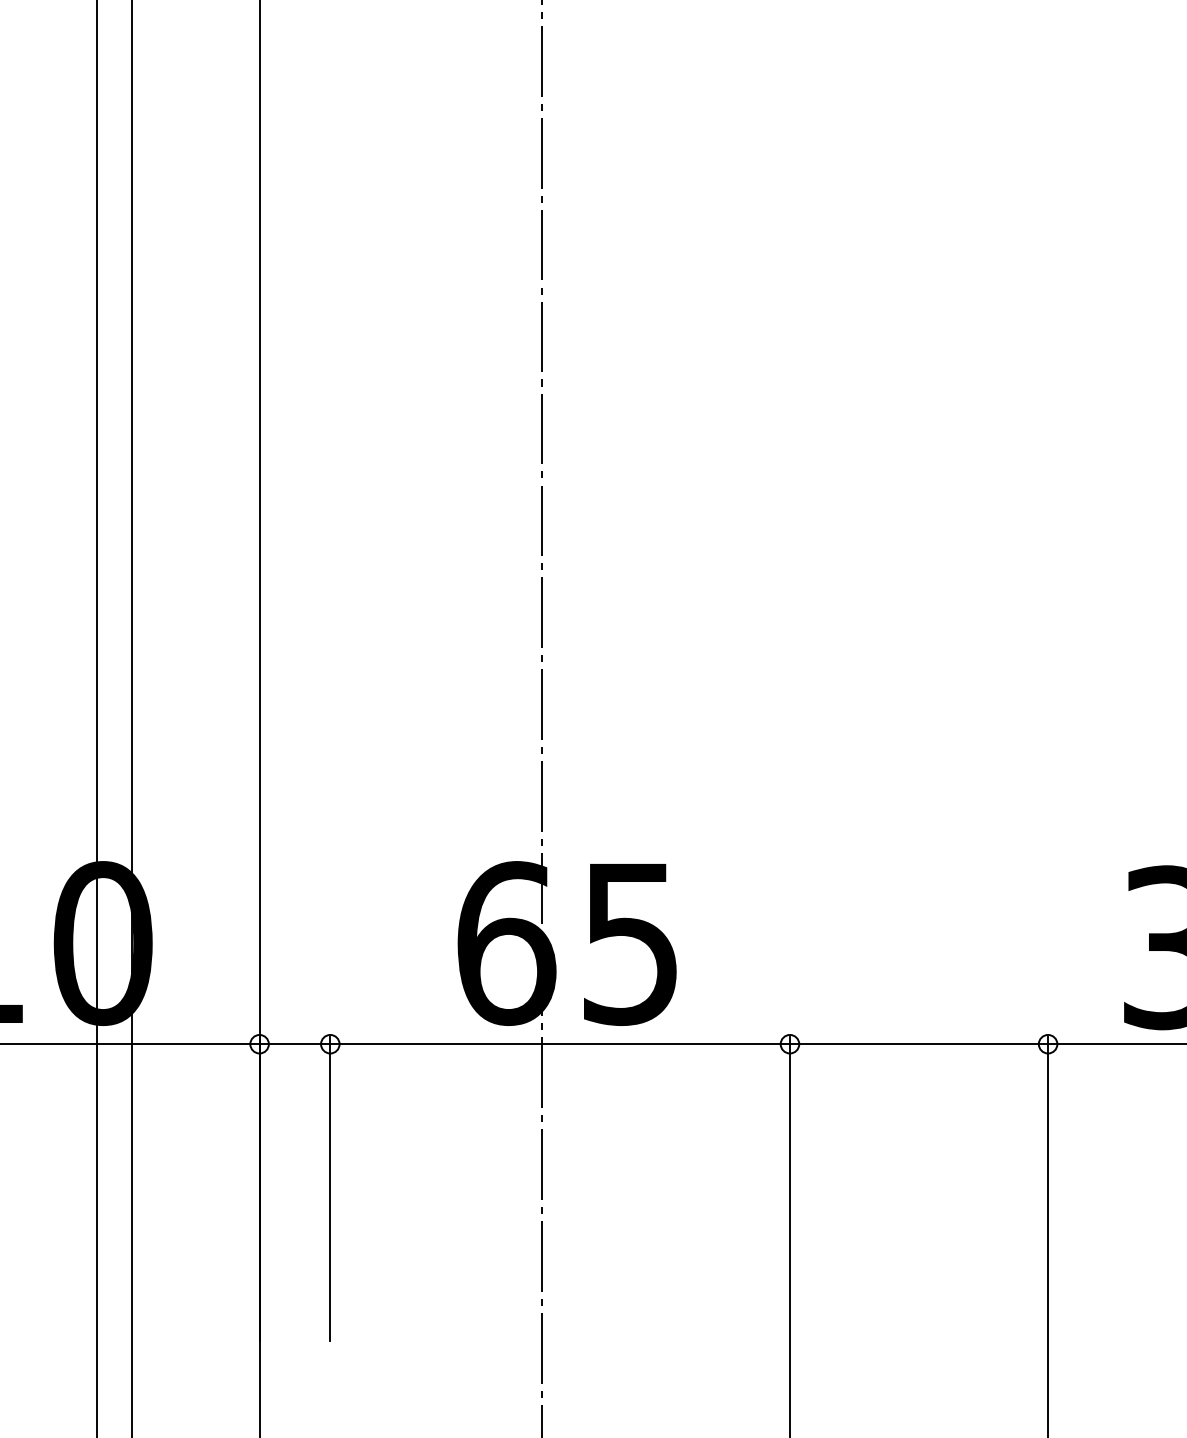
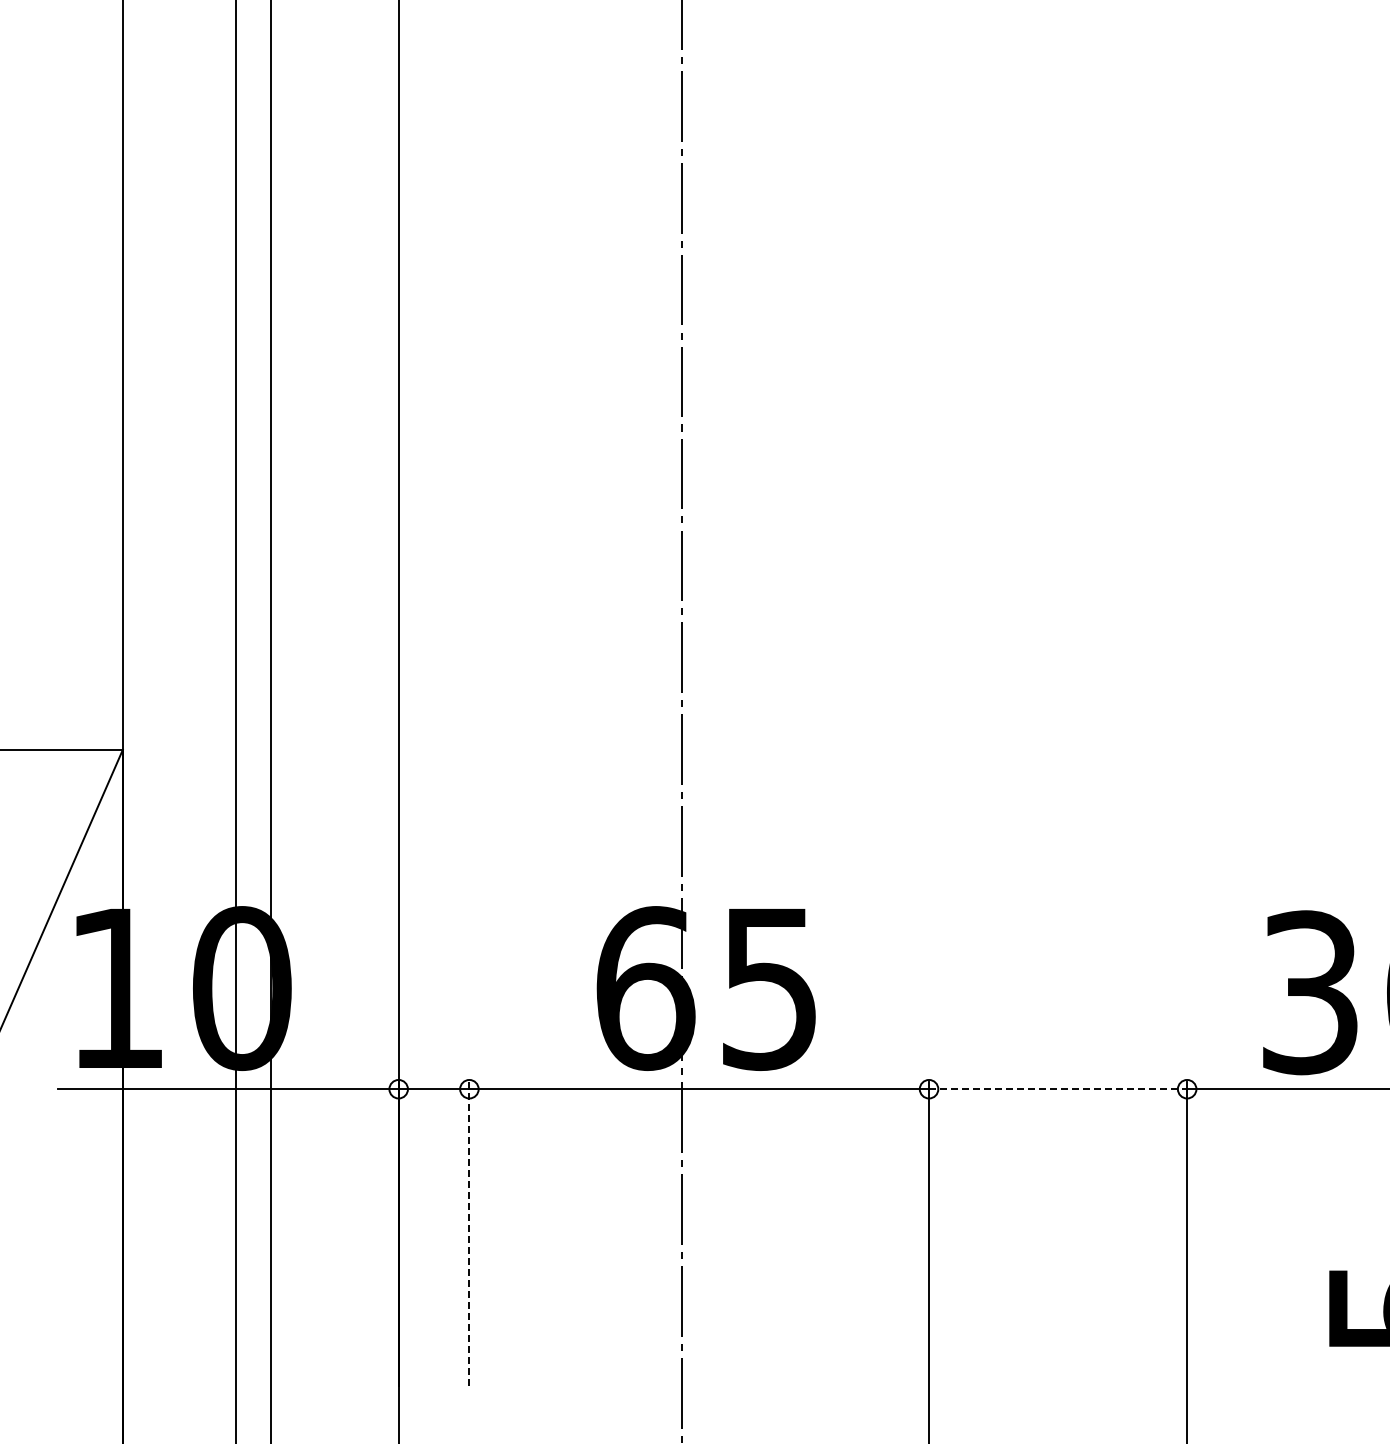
line: (919, 1044) -> (1058, 1089), solid -> dashed
line: (330, 1188) -> (469, 1233), solid -> dashed

